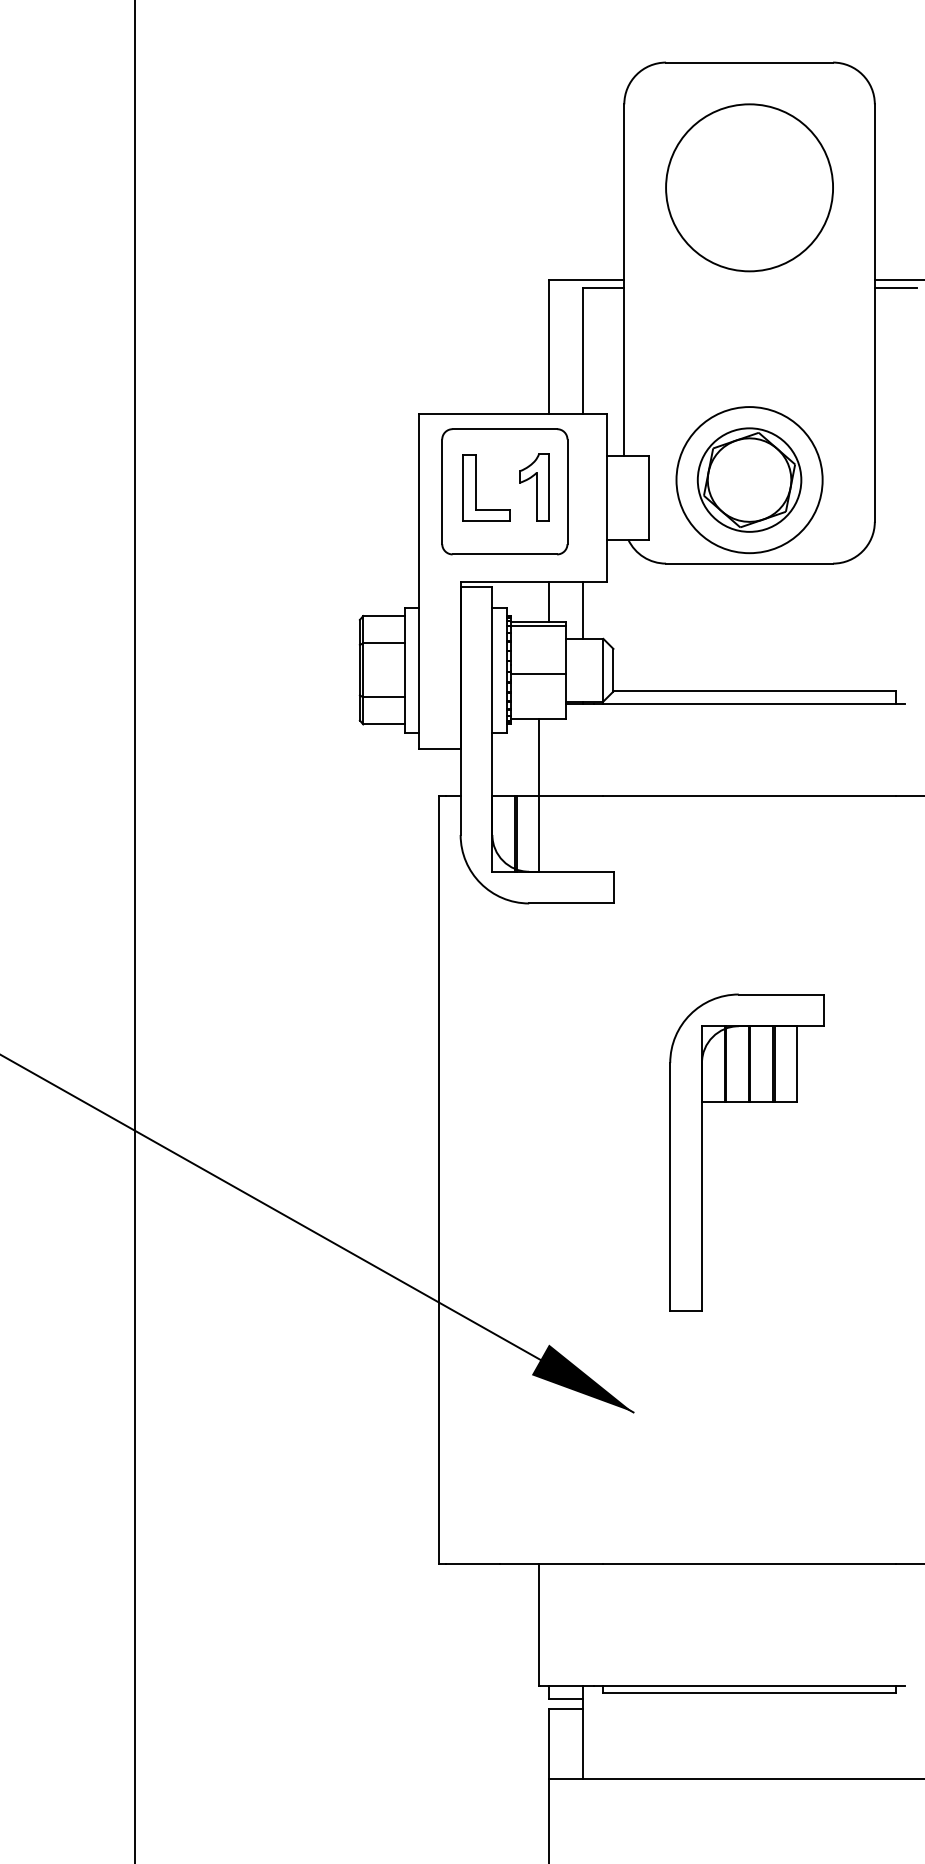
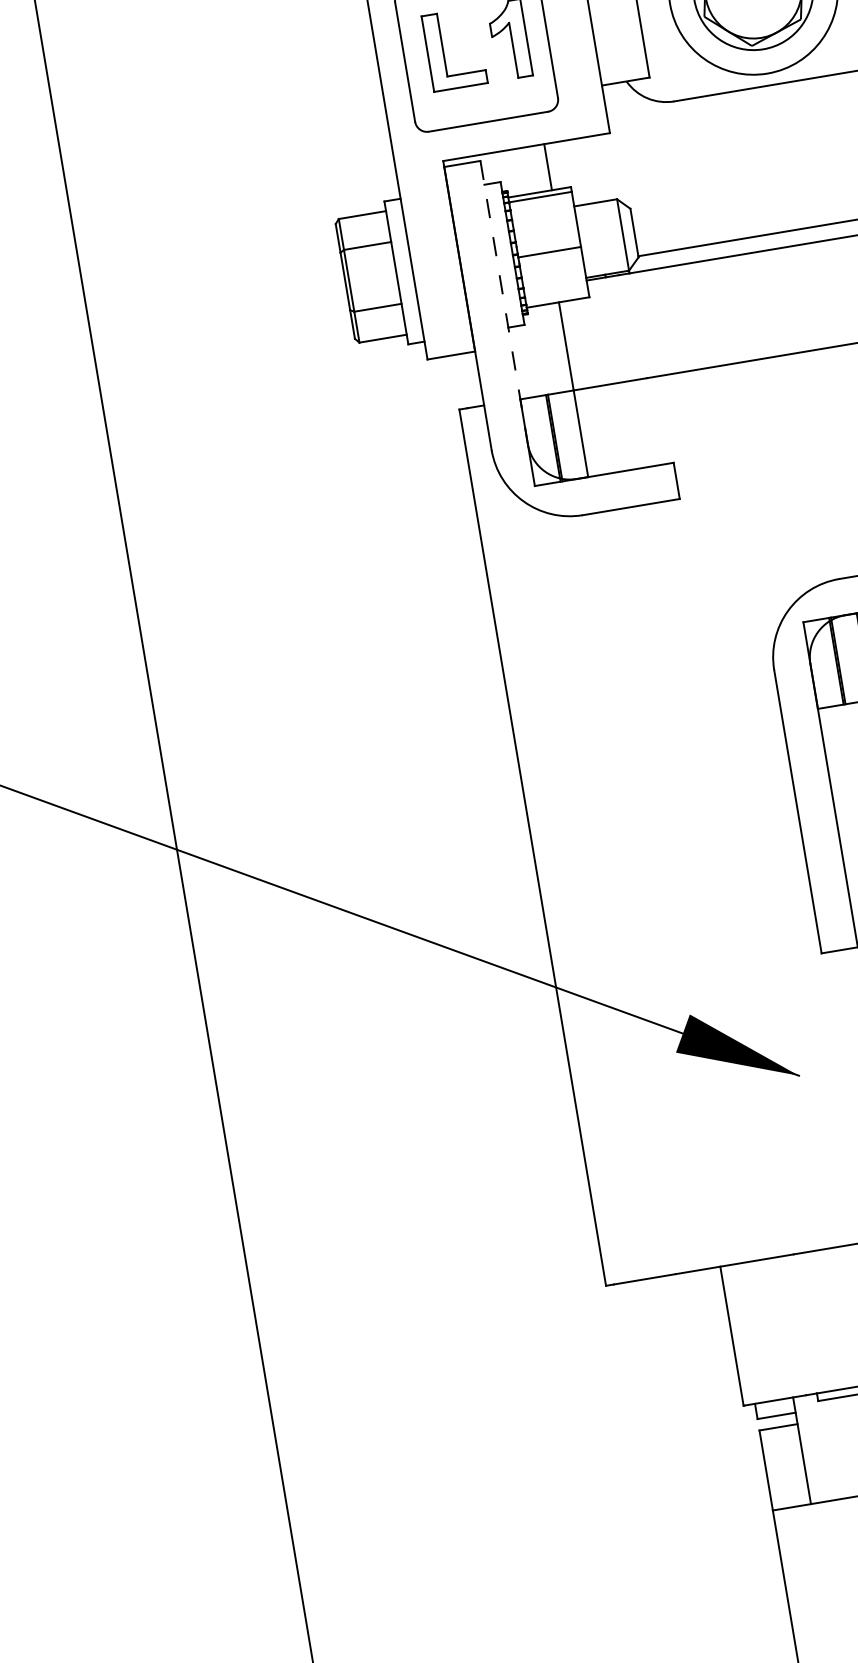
line: (582, 609) -> (587, 169), removed
line: (492, 711) -> (504, 303), solid -> dashed

